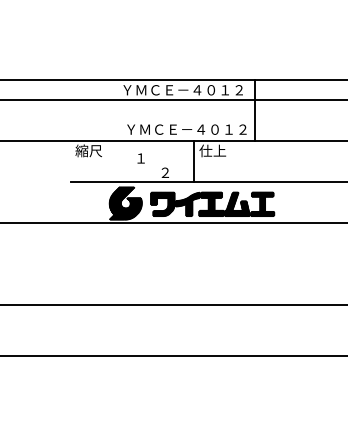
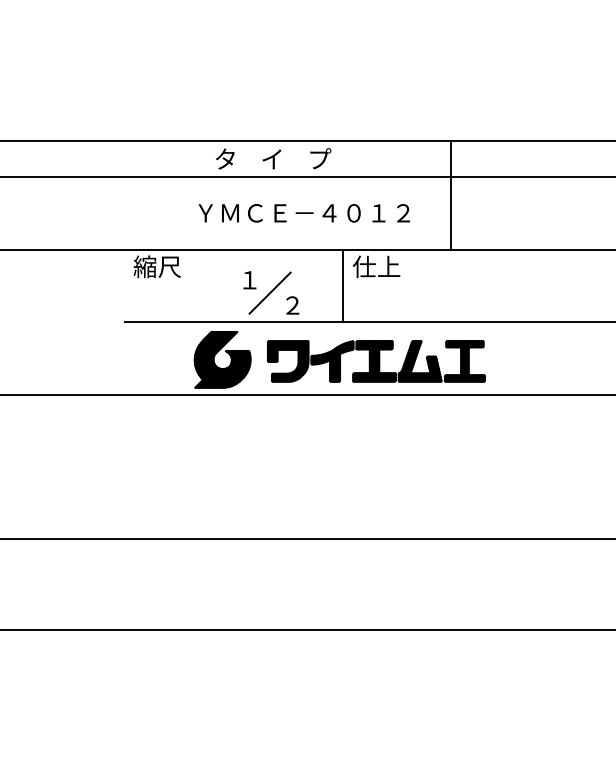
text: (182, 89) -> (323, 158), ＹＭＣＥ－４０１２ -> タ    イ    プ
text: (186, 129) -> (303, 213), moved
line: (152, 165) -> (269, 292), added

